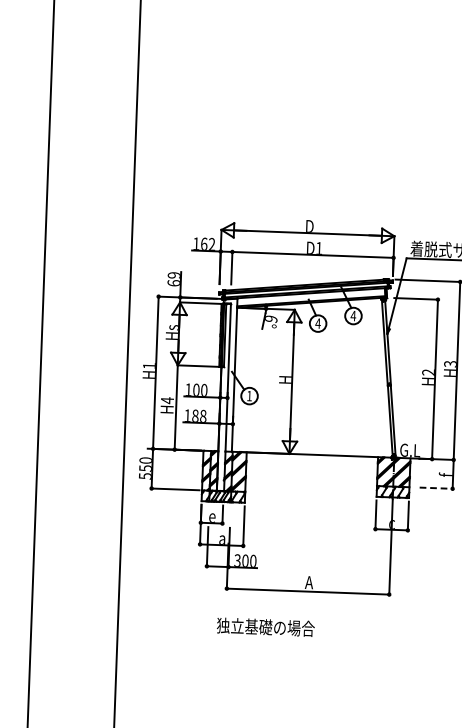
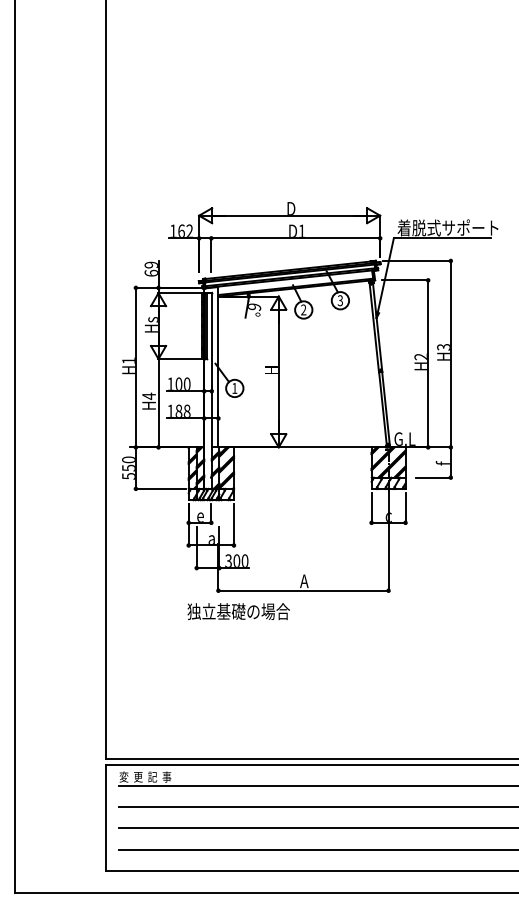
text: (353, 315) -> (340, 300), 4 -> 3
text: (317, 323) -> (303, 309), 4 -> 2
line: (437, 488) -> (434, 477), dashed -> solid
text: (265, 627) -> (238, 611), moved

